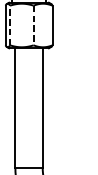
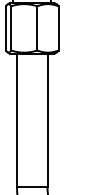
line: (10, 24) -> (11, 27), dashed -> solid
line: (33, 25) -> (37, 28), dashed -> solid

